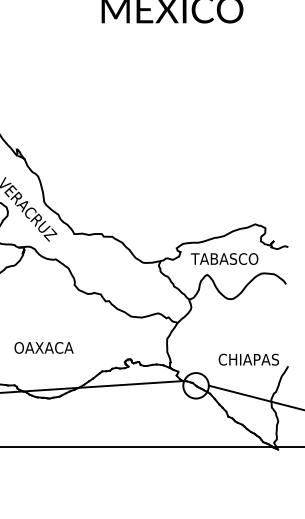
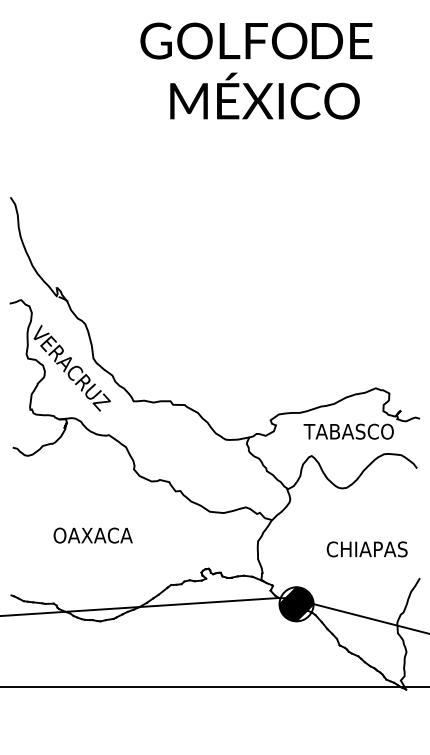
text: (224, 258) -> (348, 431), moved
text: (43, 347) -> (92, 535), moved
text: (248, 359) -> (366, 549), moved
hatch: (196, 385) -> (296, 604), added

